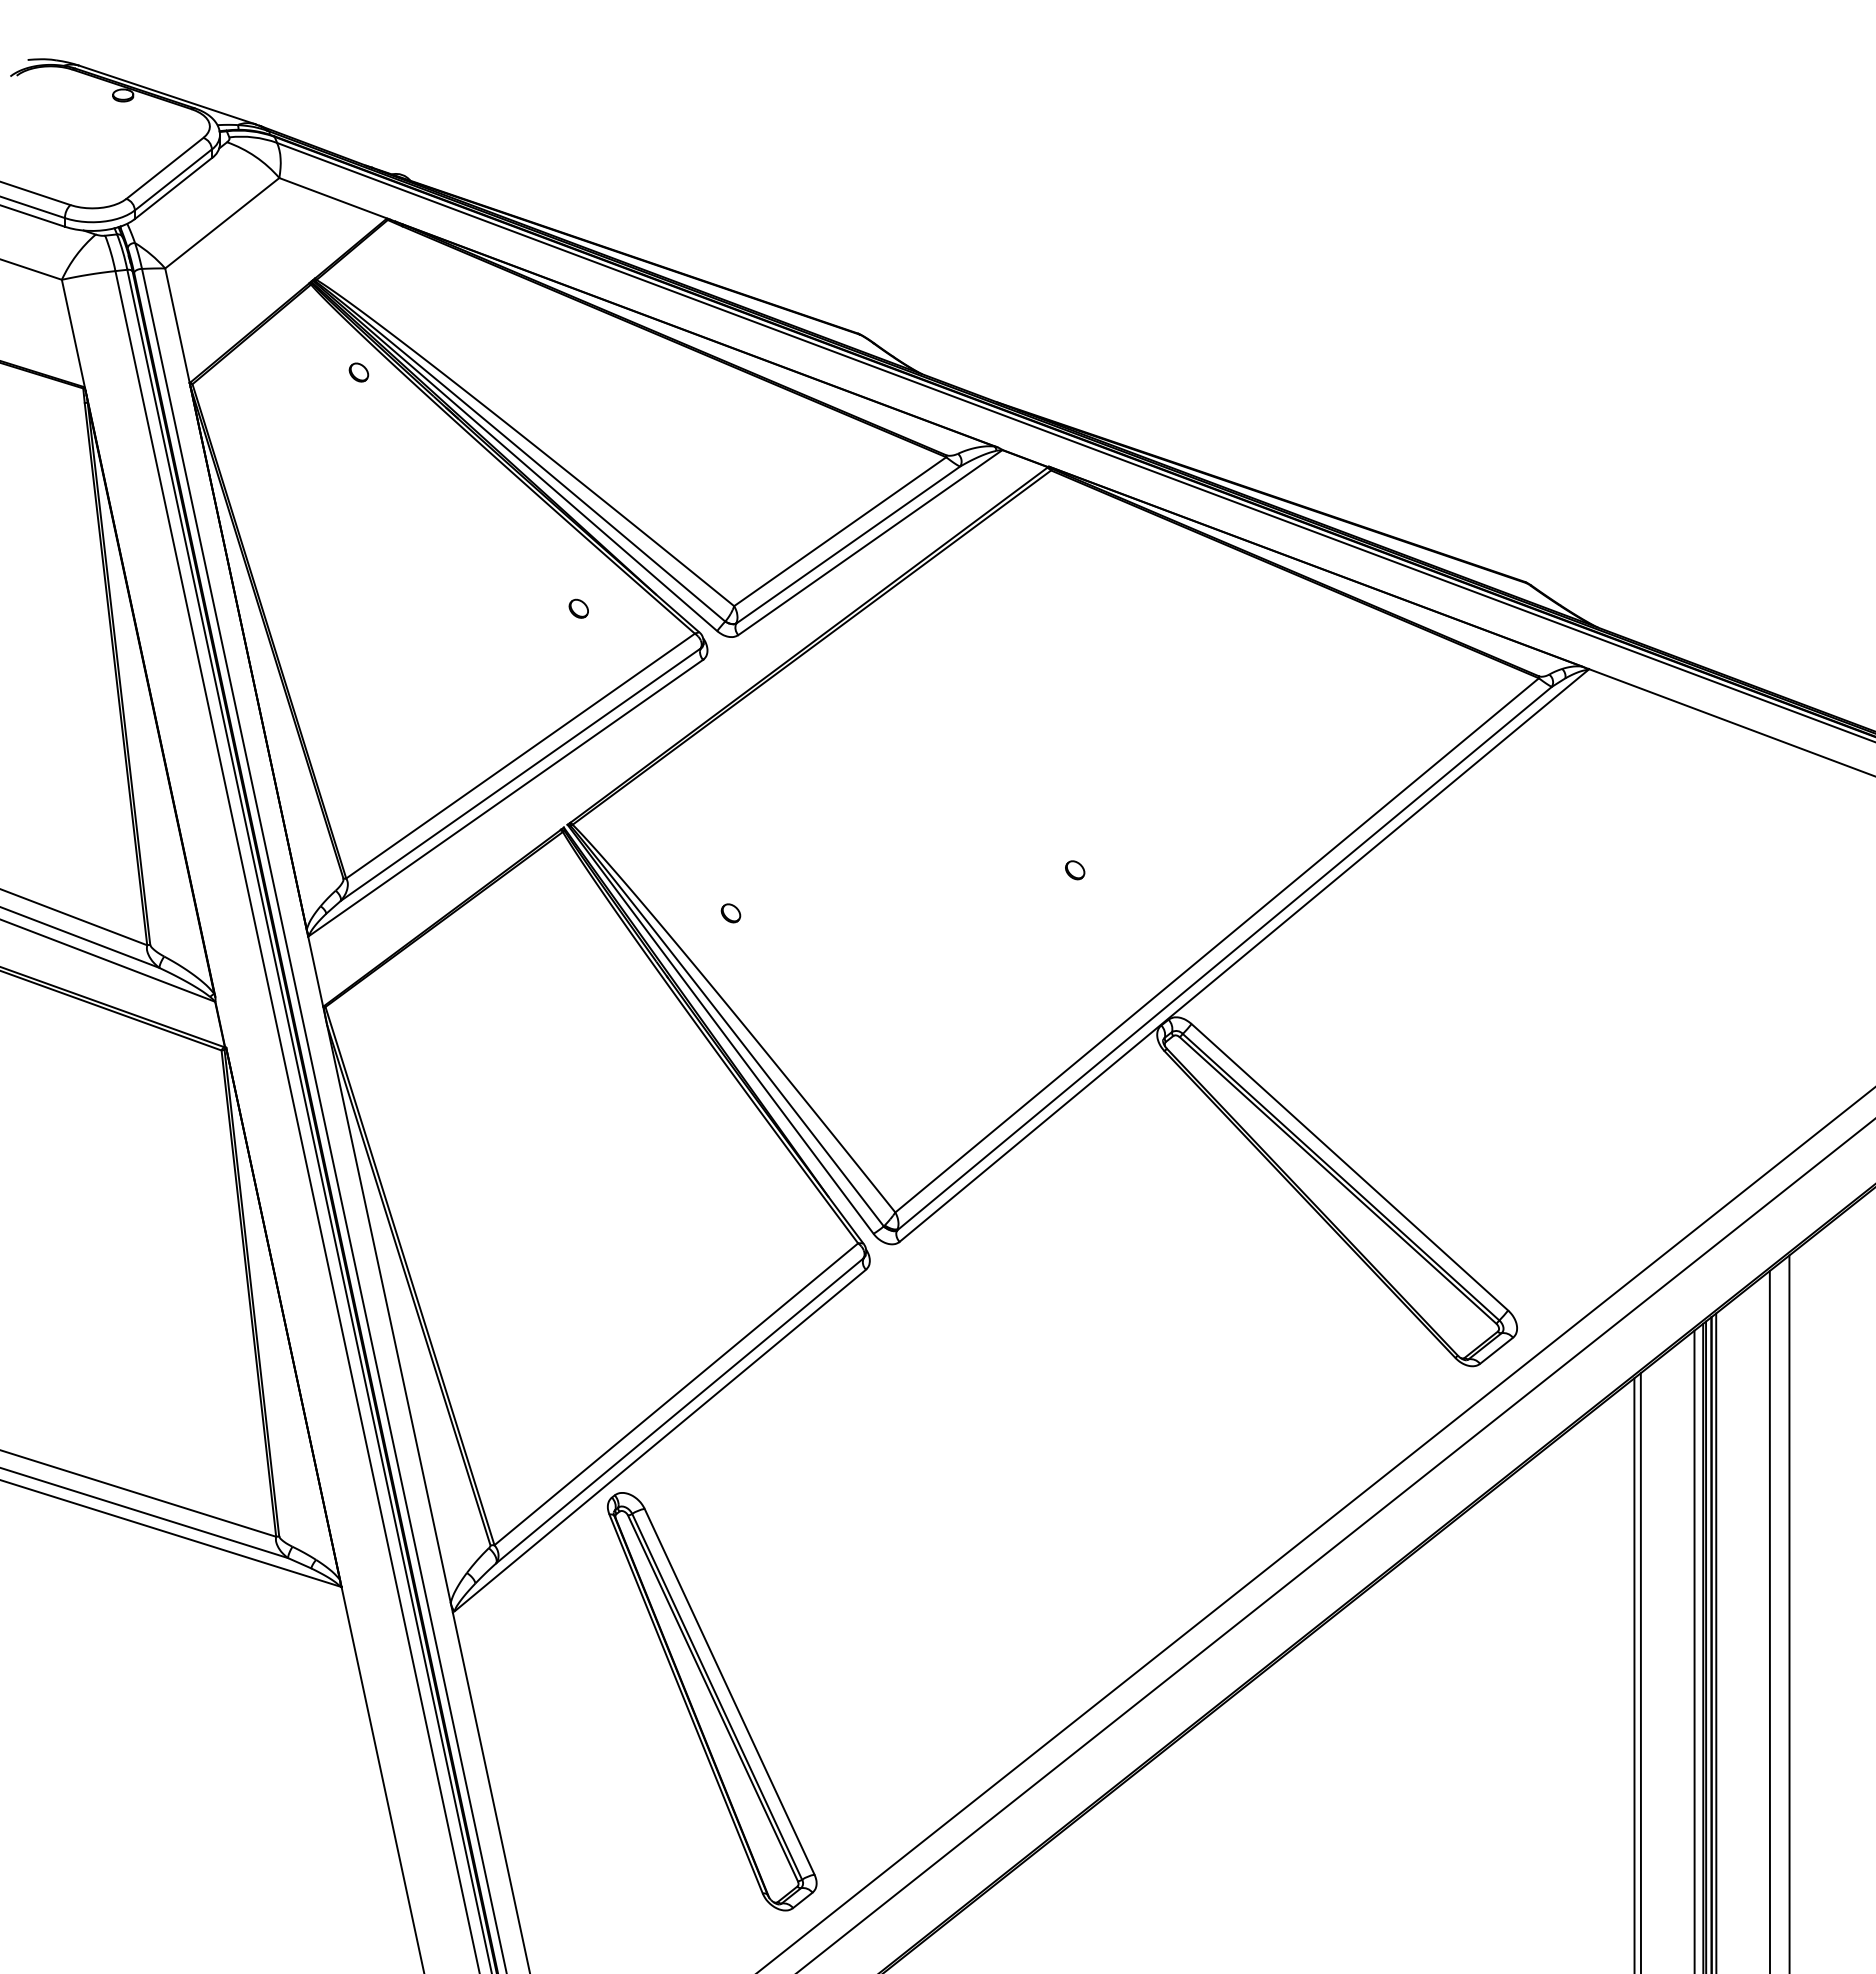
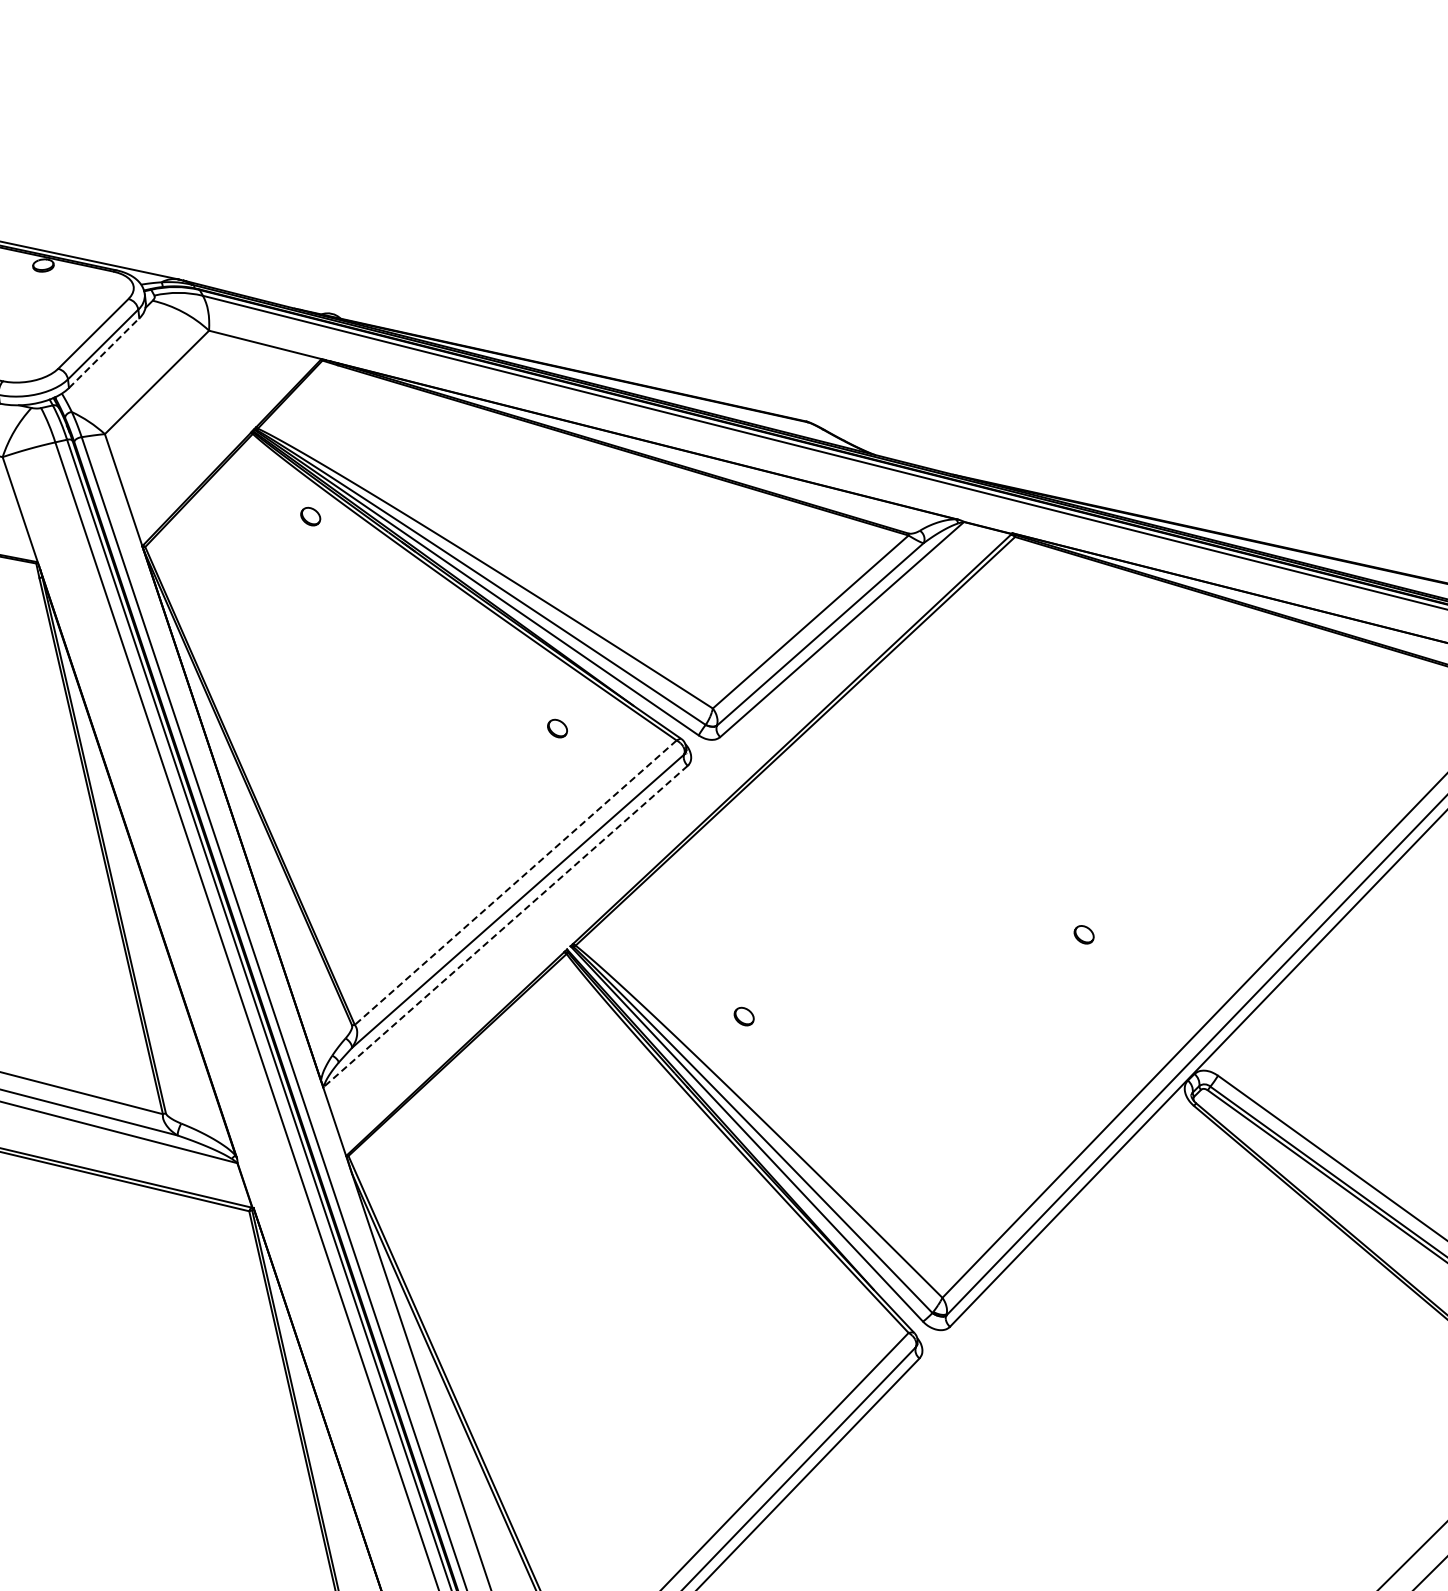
line: (173, 188) -> (104, 353), solid -> dashed
line: (520, 756) -> (515, 883), solid -> dashed
line: (505, 798) -> (505, 926), solid -> dashed

